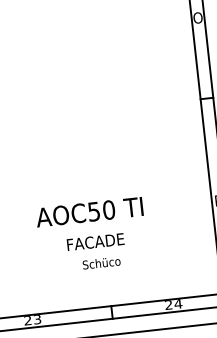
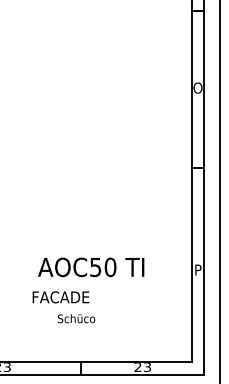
text: (89, 212) -> (91, 267), moved
text: (95, 242) -> (60, 297), moved
text: (178, 304) -> (147, 367), 24 -> 23

